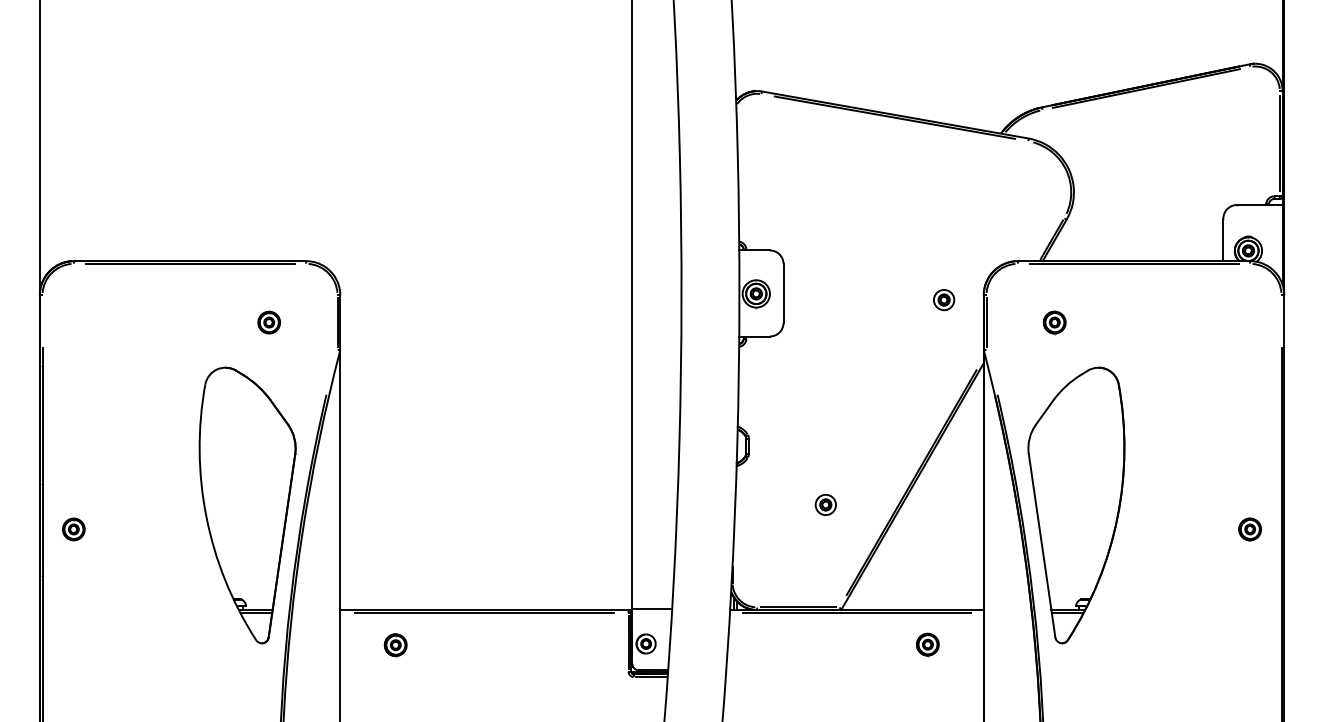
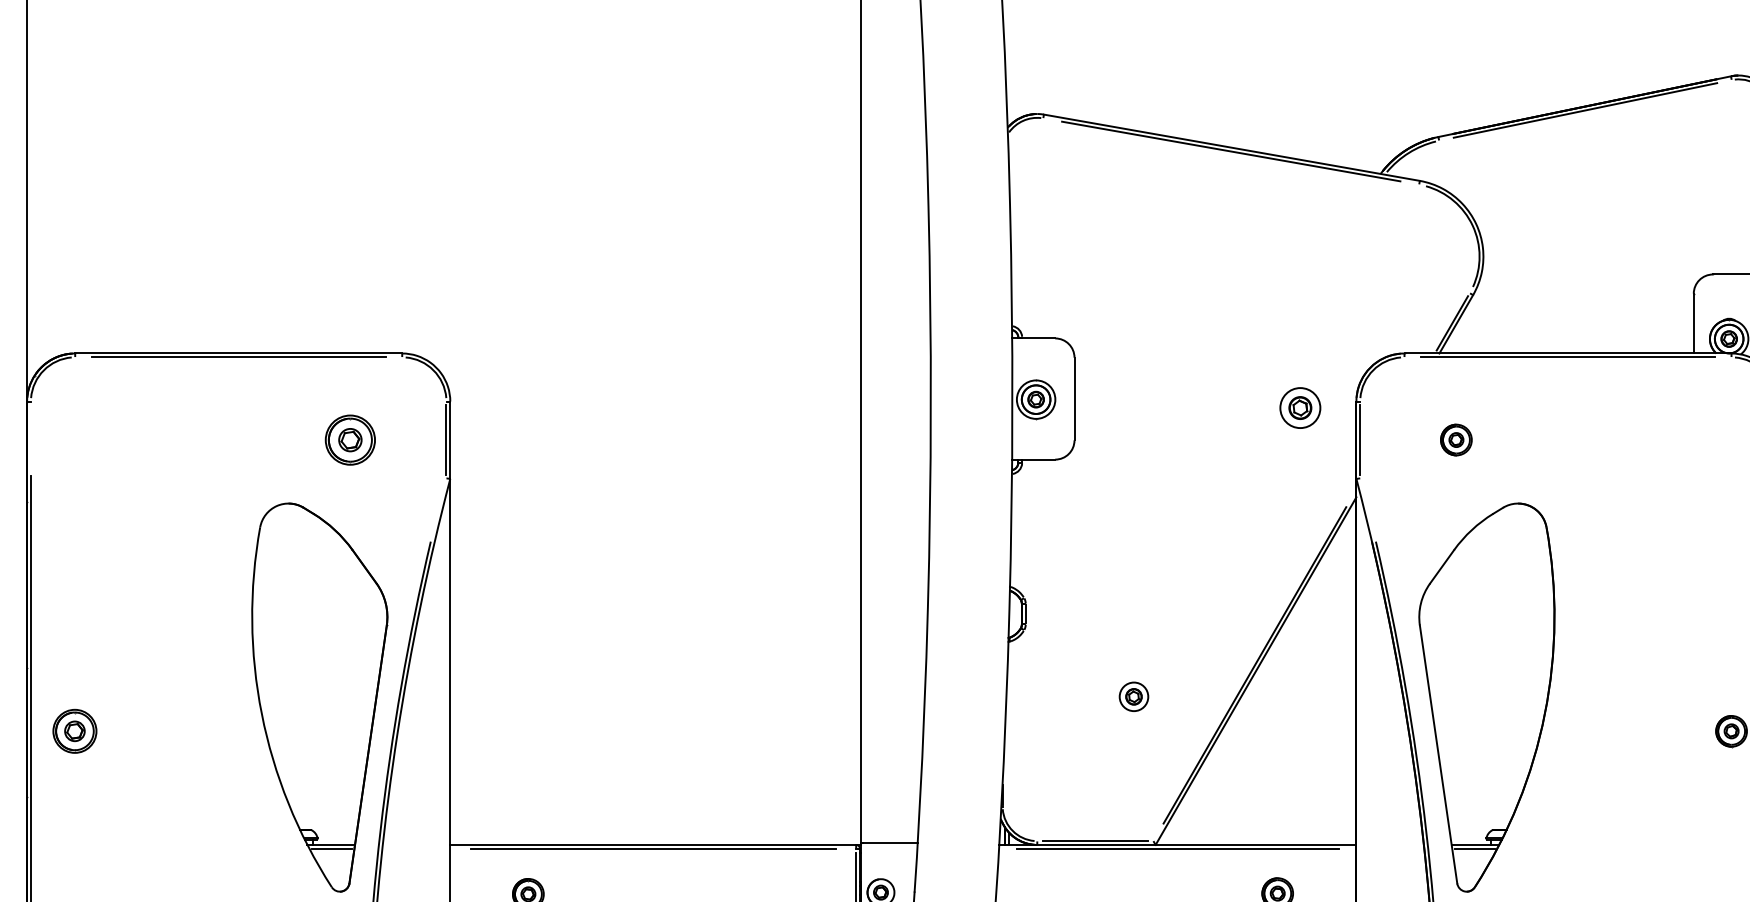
part: (944, 300) -> (1301, 408), size x1.4
part: (268, 322) -> (349, 439), size x1.6
part: (73, 529) -> (74, 731), size x1.4

